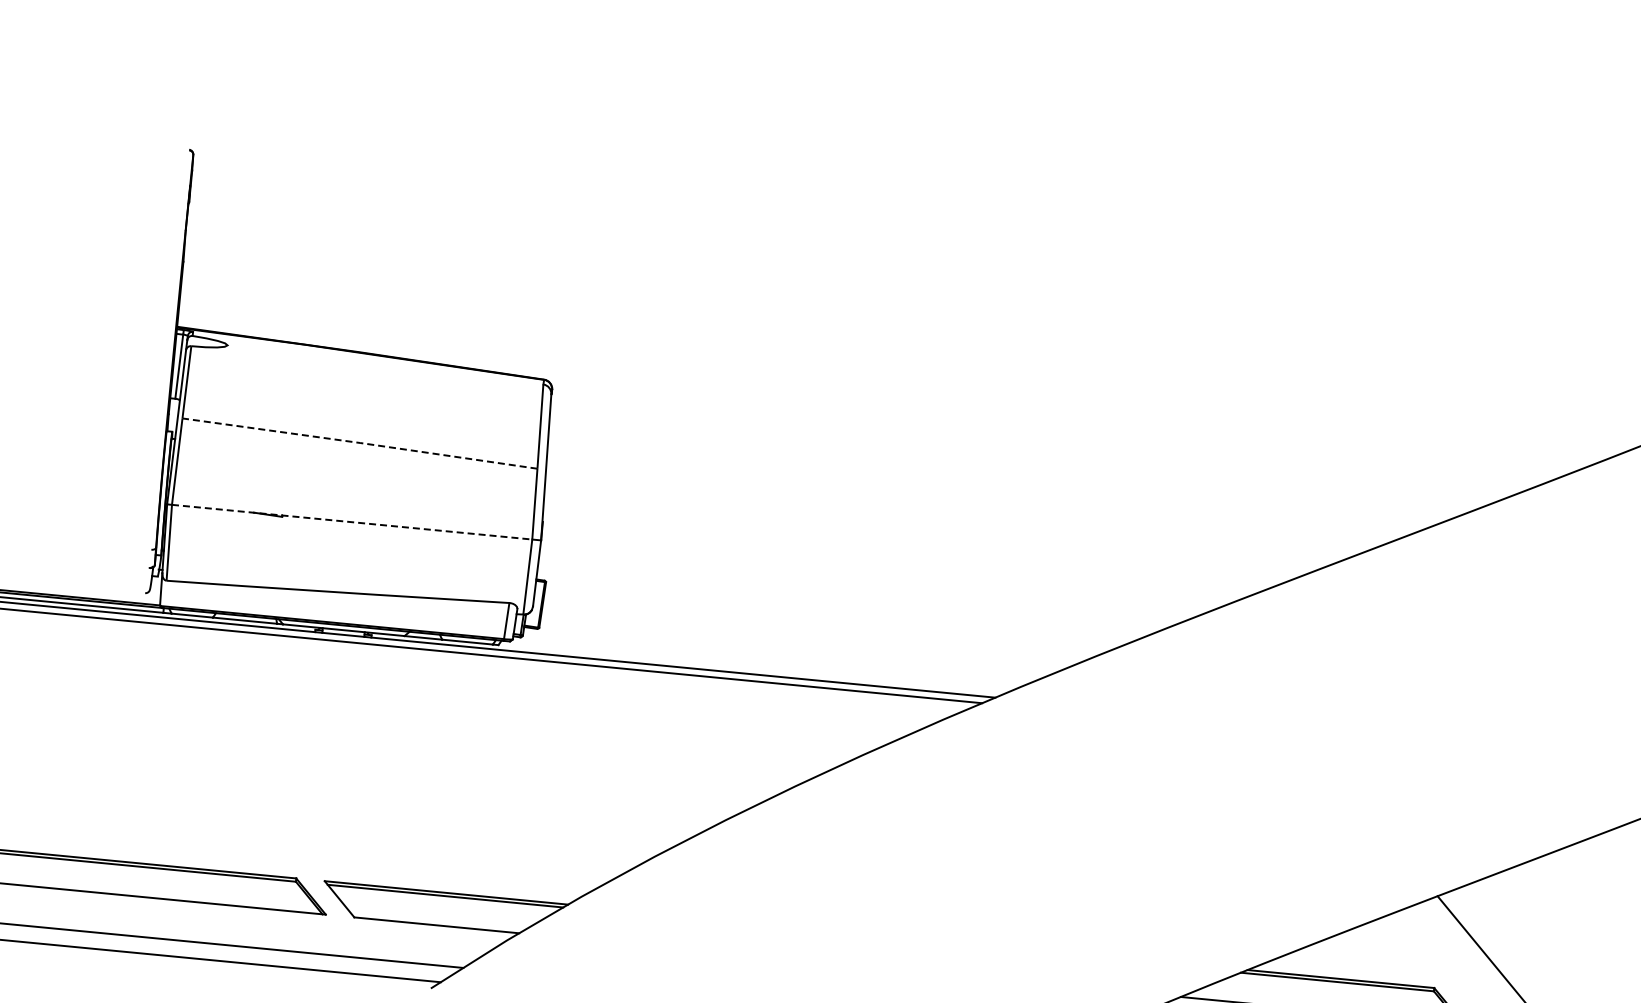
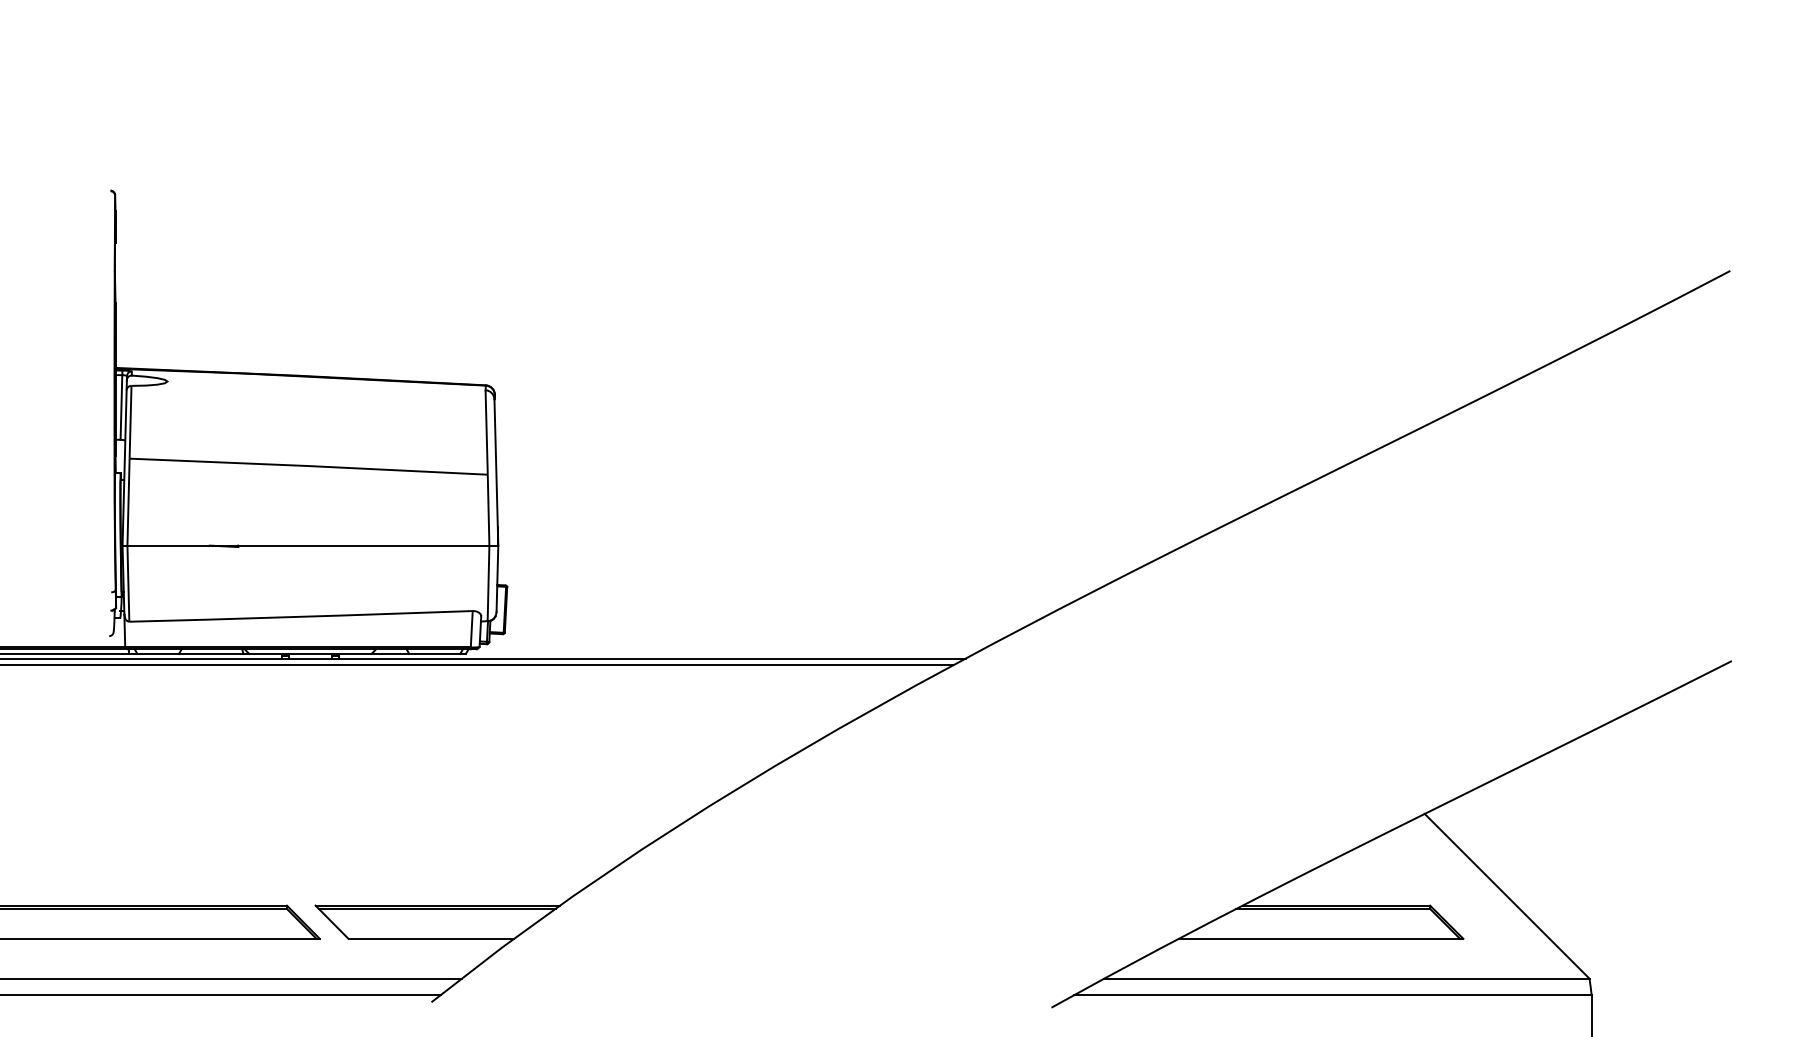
line: (359, 443) -> (308, 466), dashed -> solid
line: (352, 522) -> (308, 545), dashed -> solid

